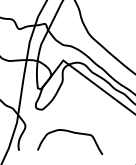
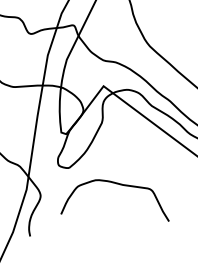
curve: (72, 133) -> (118, 186), moved

